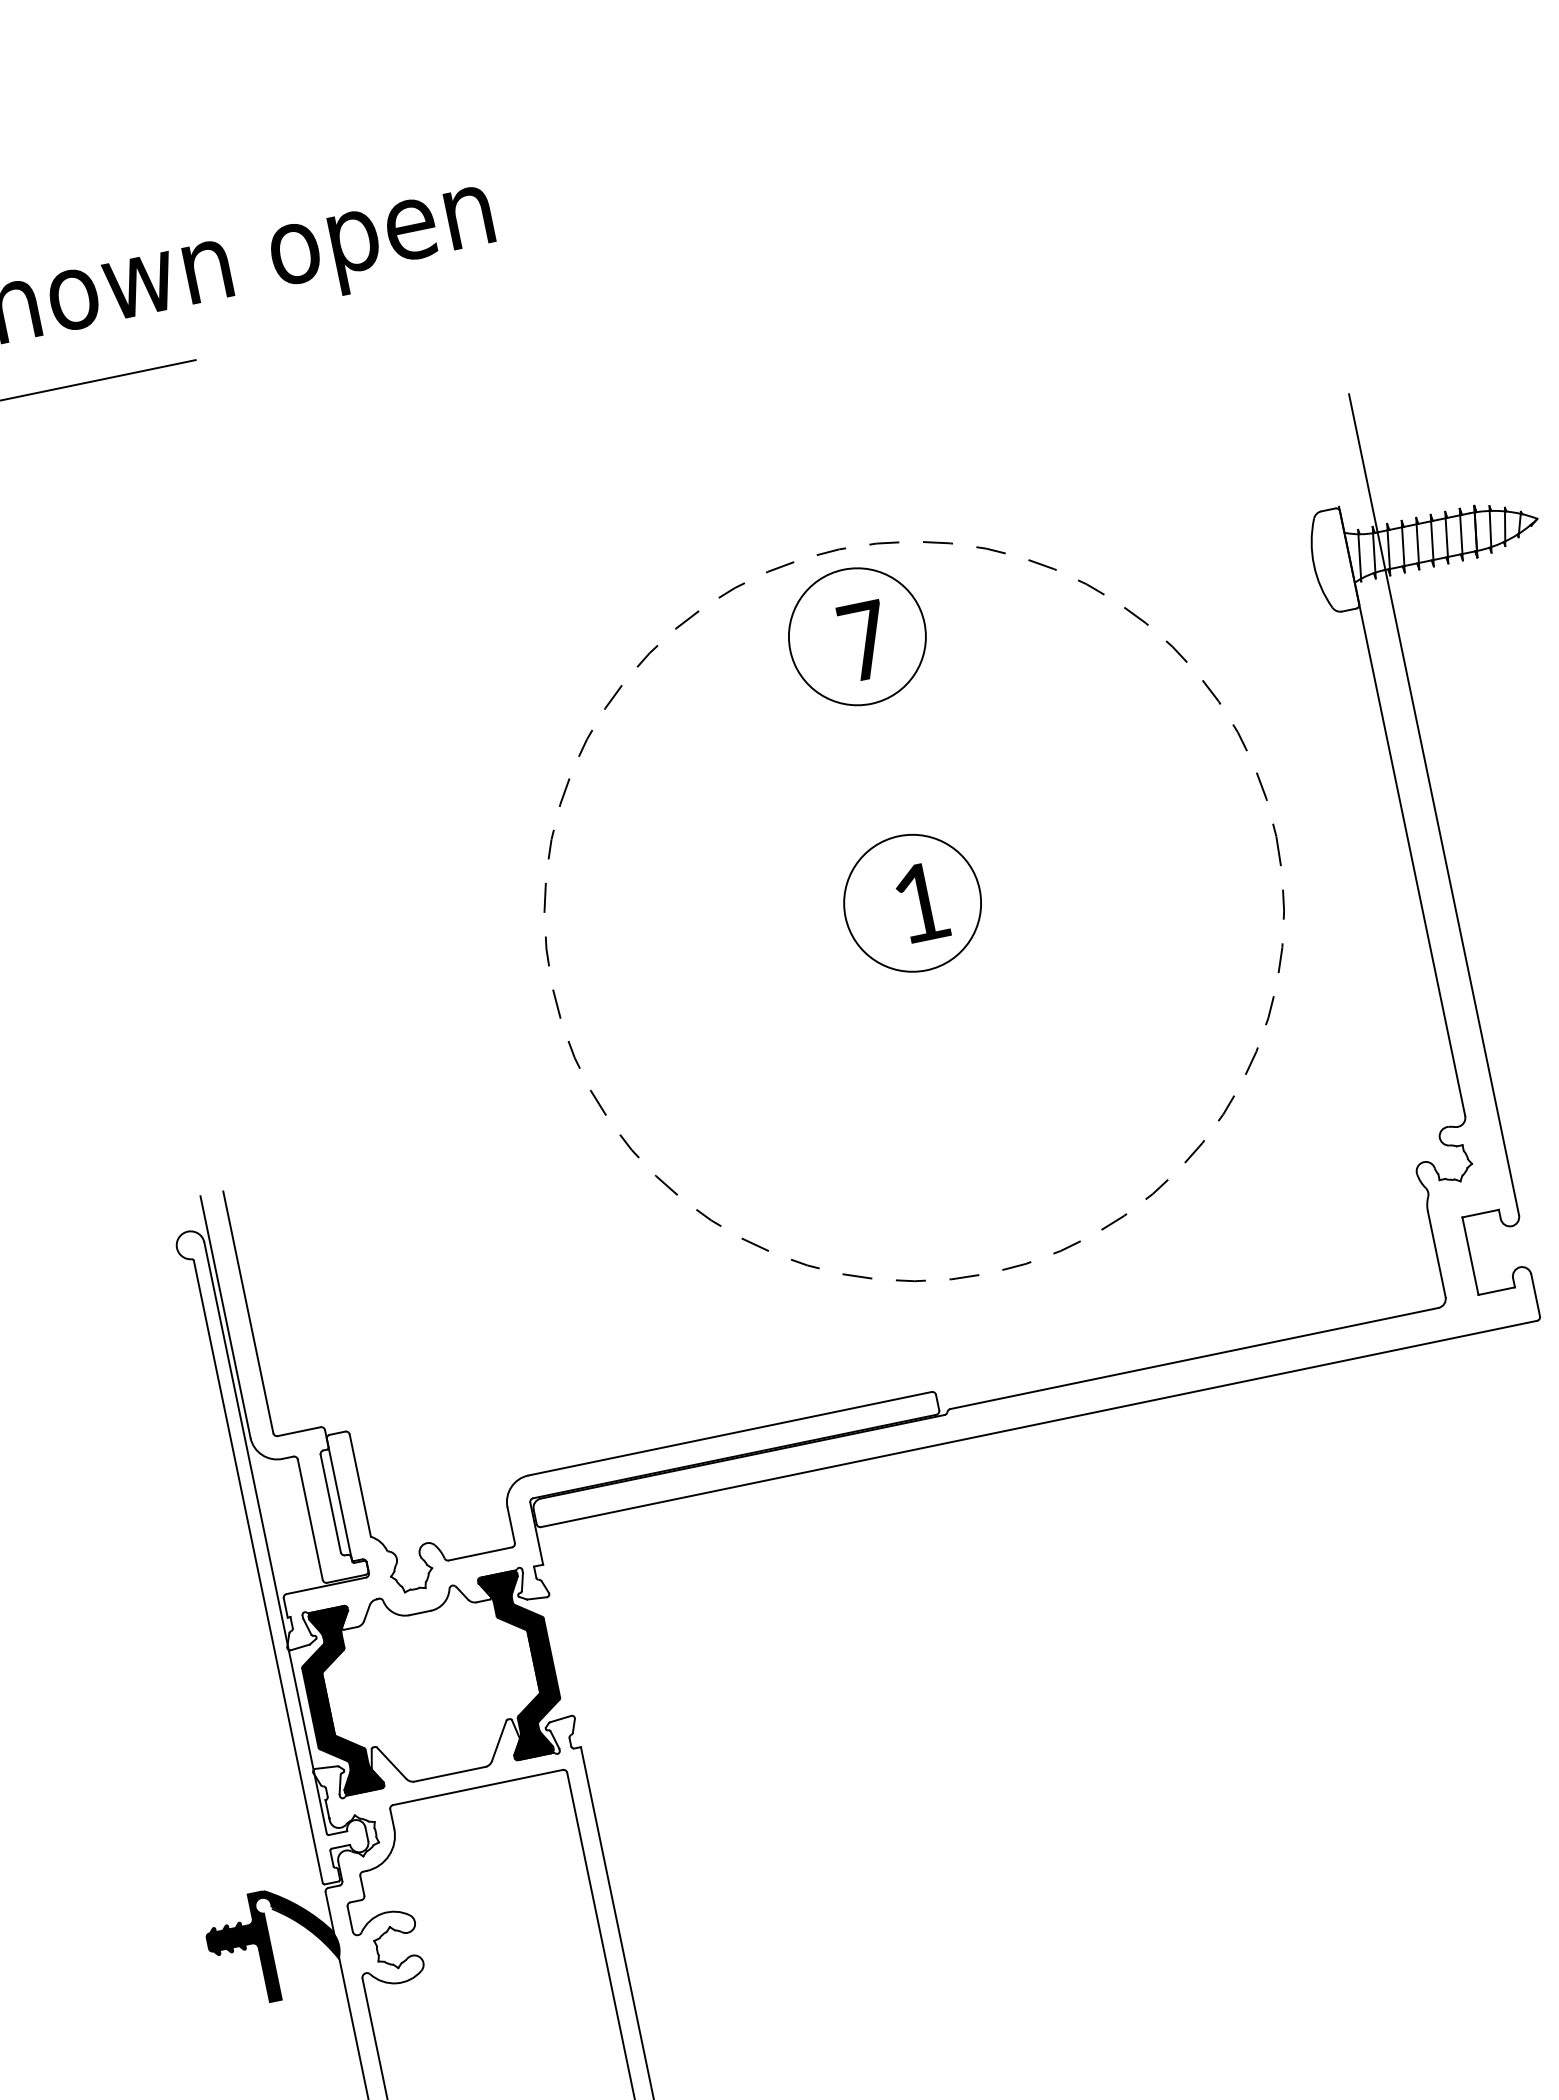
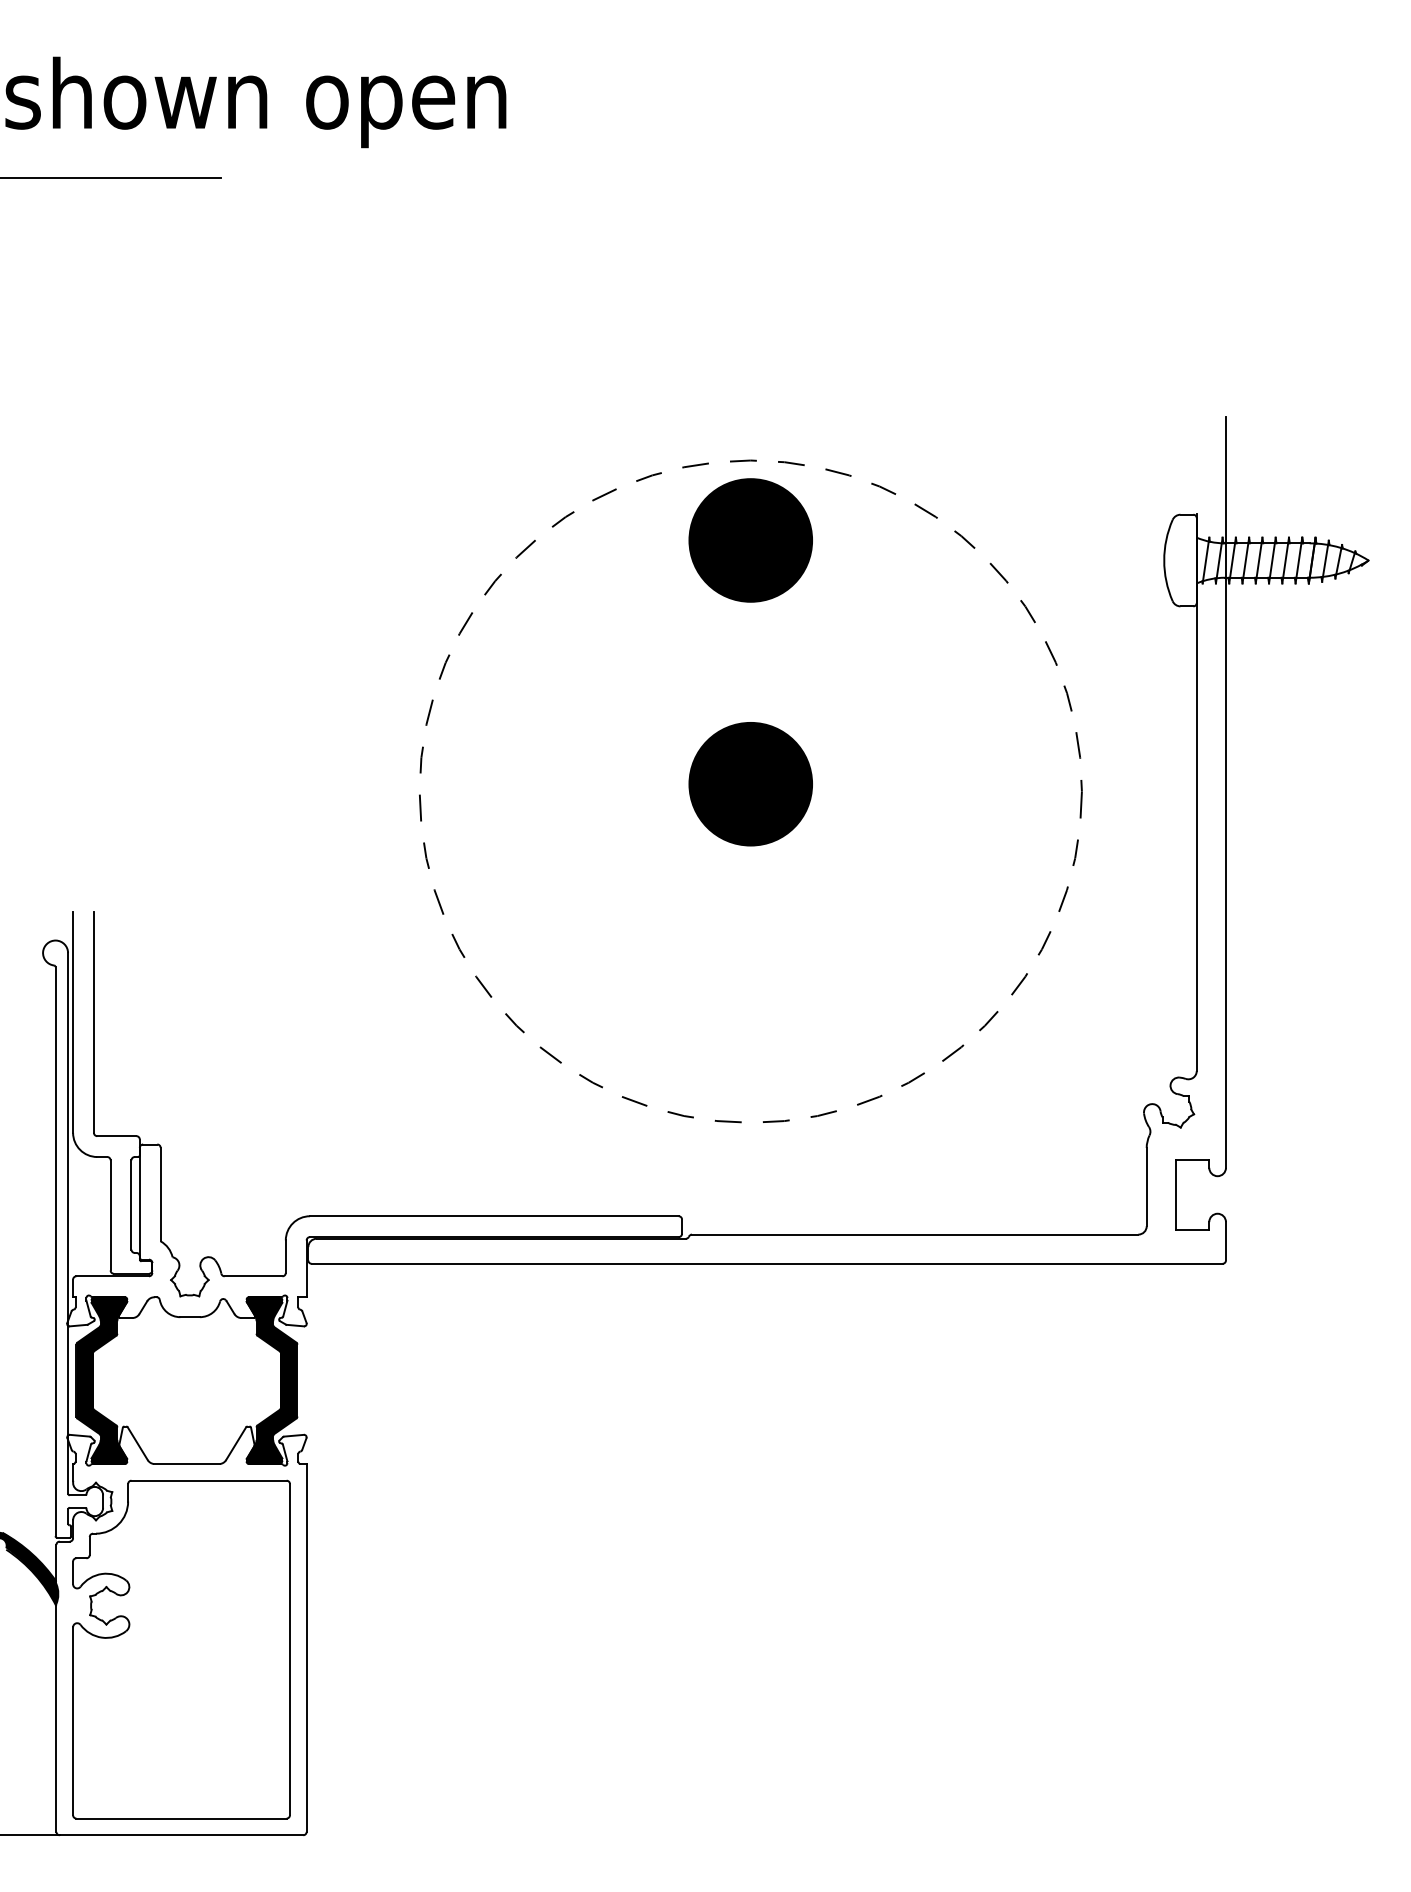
fill: (857, 636) -> (750, 540), added
fill: (912, 902) -> (750, 783), added

